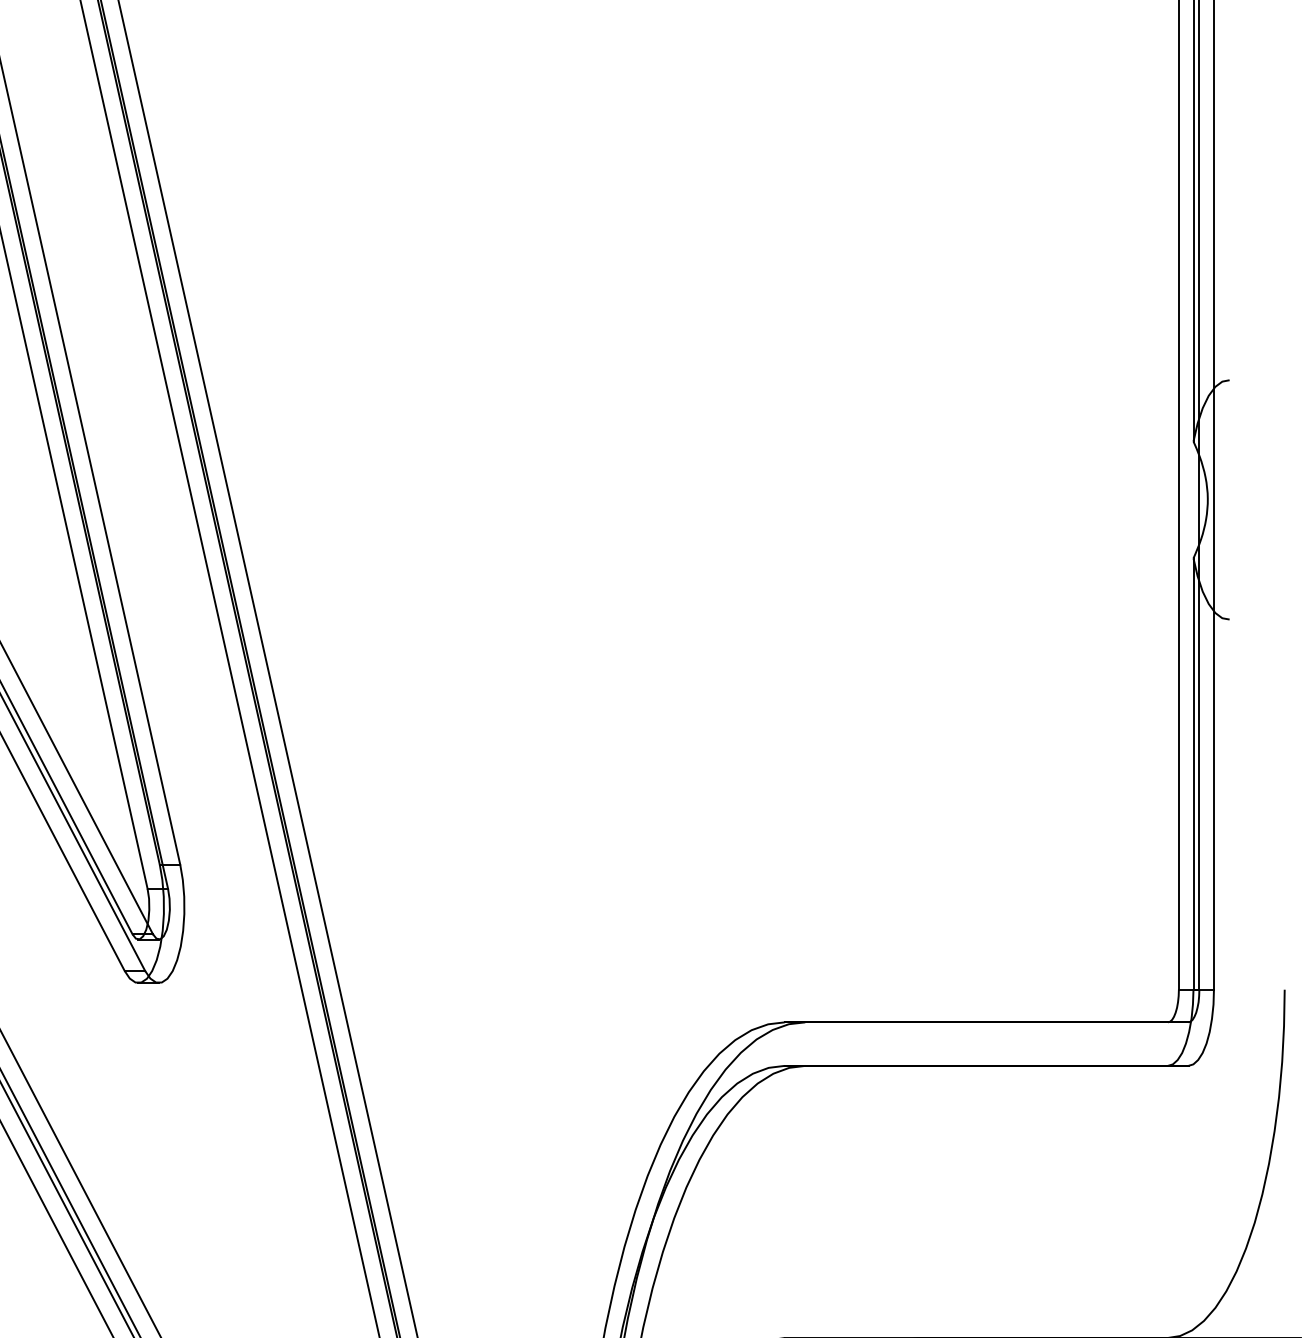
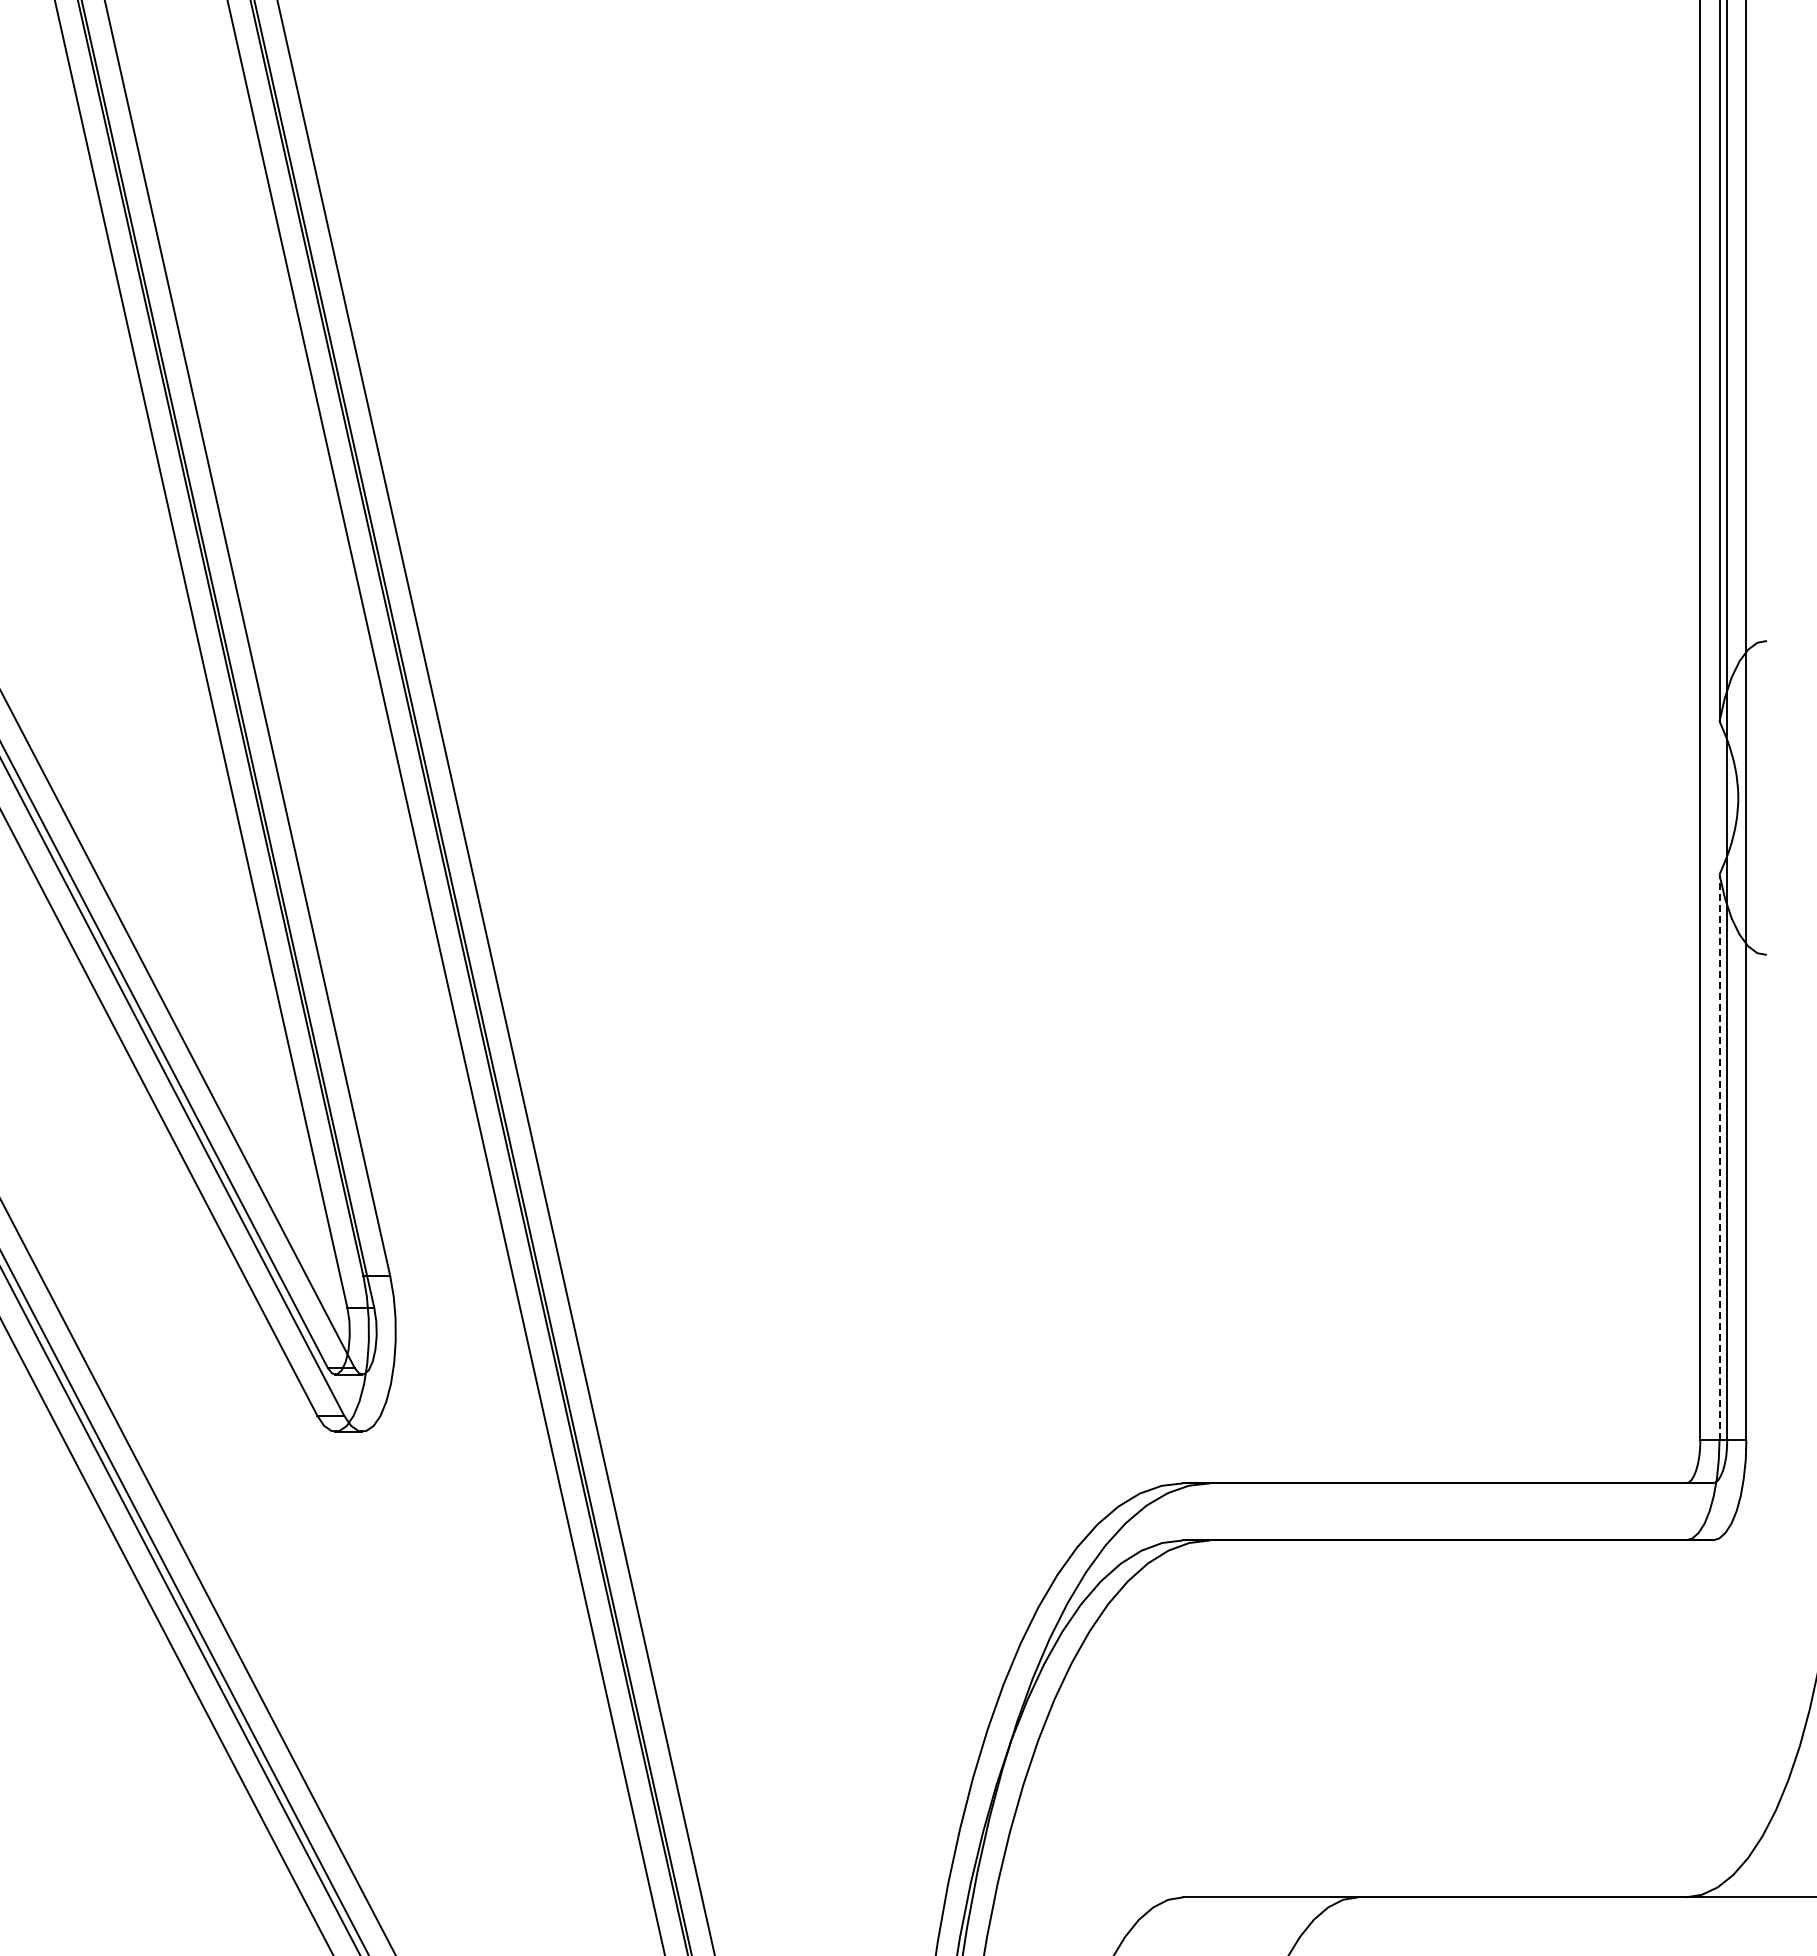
line: (1193, 773) -> (1719, 1157), solid -> dashed

